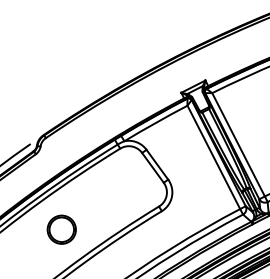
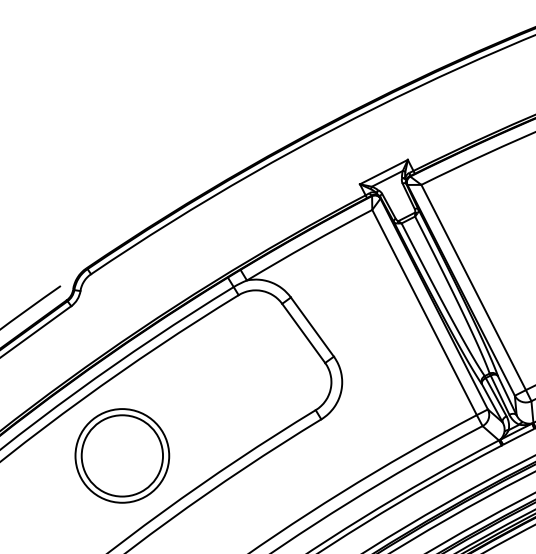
part: (61, 229) -> (122, 455), size x1.67

